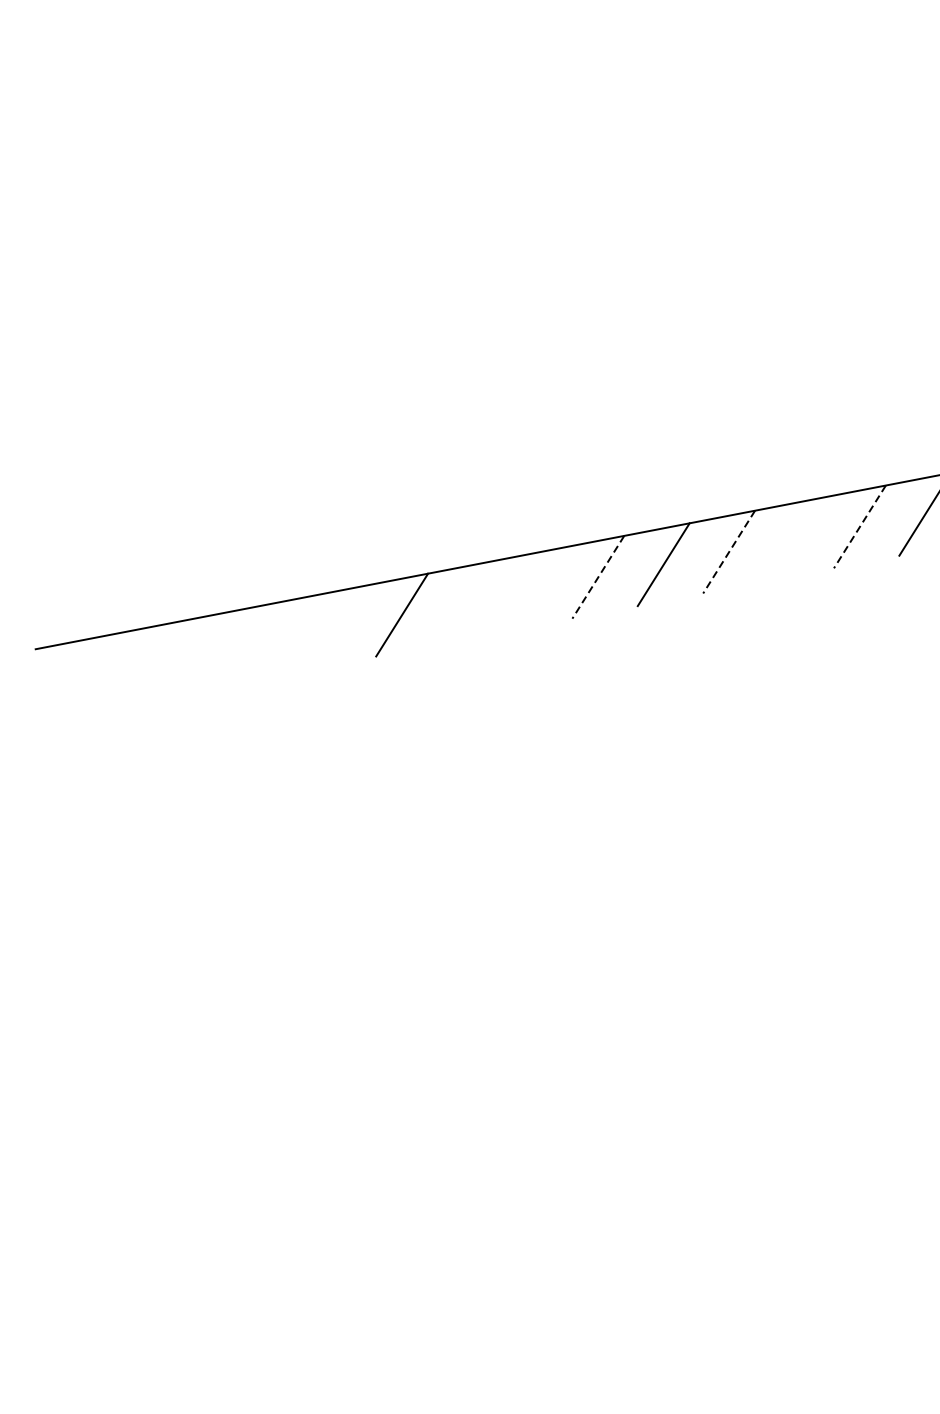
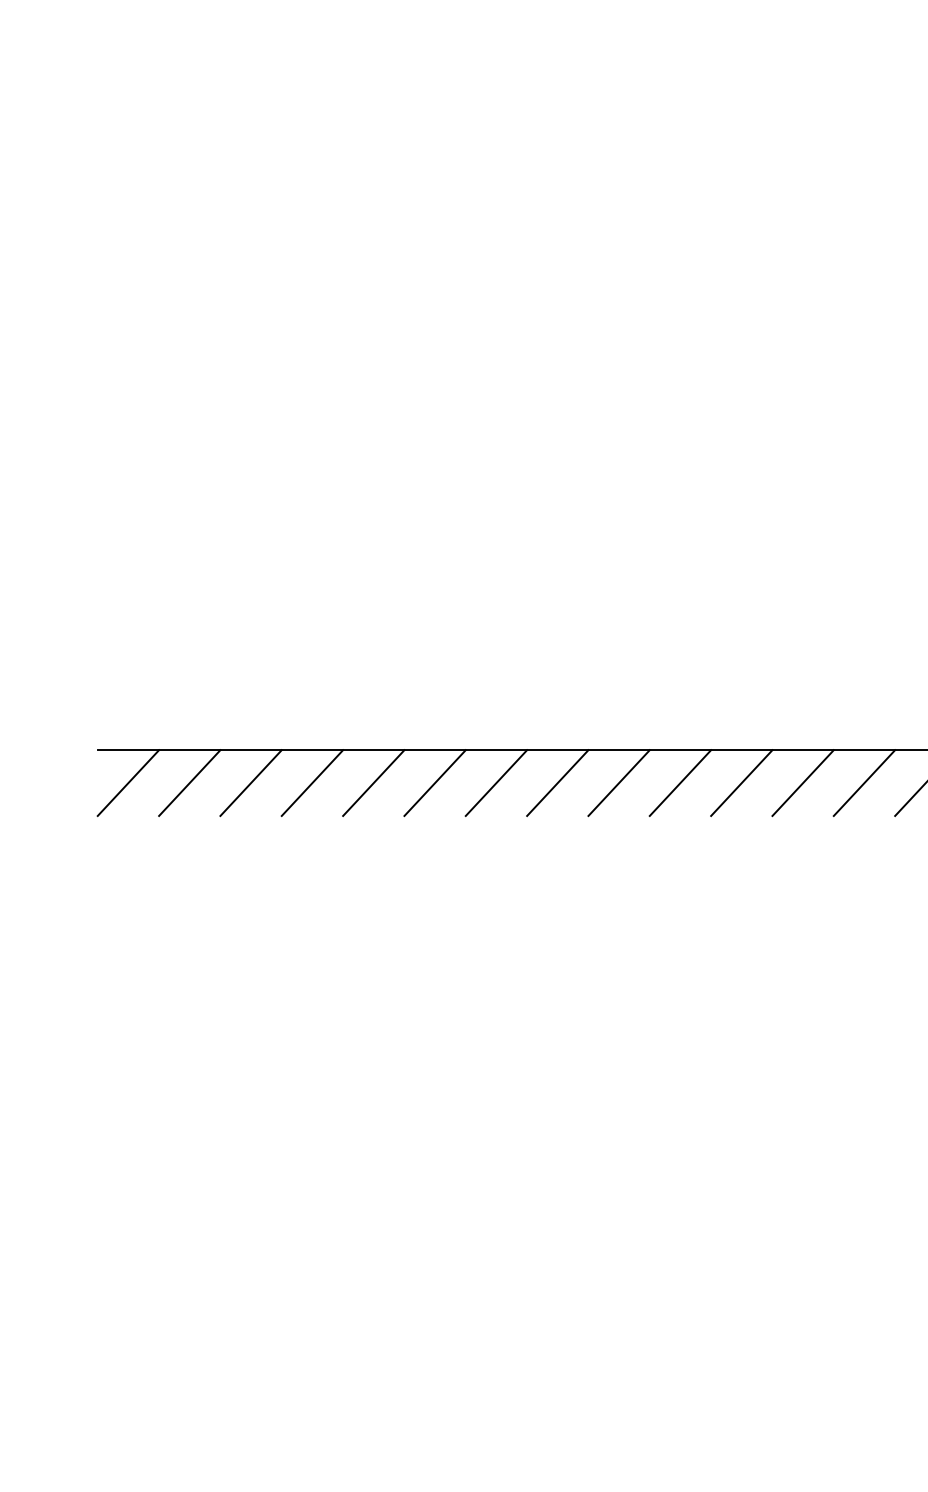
line: (860, 527) -> (864, 783), dashed -> solid
line: (793, 539) -> (802, 782), added
line: (728, 552) -> (741, 783), dashed -> solid
line: (598, 577) -> (619, 783), dashed -> solid
line: (532, 589) -> (557, 782), added
line: (467, 601) -> (496, 782), added
line: (336, 627) -> (373, 782), added
line: (271, 639) -> (312, 782), added
line: (205, 652) -> (250, 782), added
line: (140, 664) -> (189, 782), added
line: (75, 677) -> (128, 782), added

